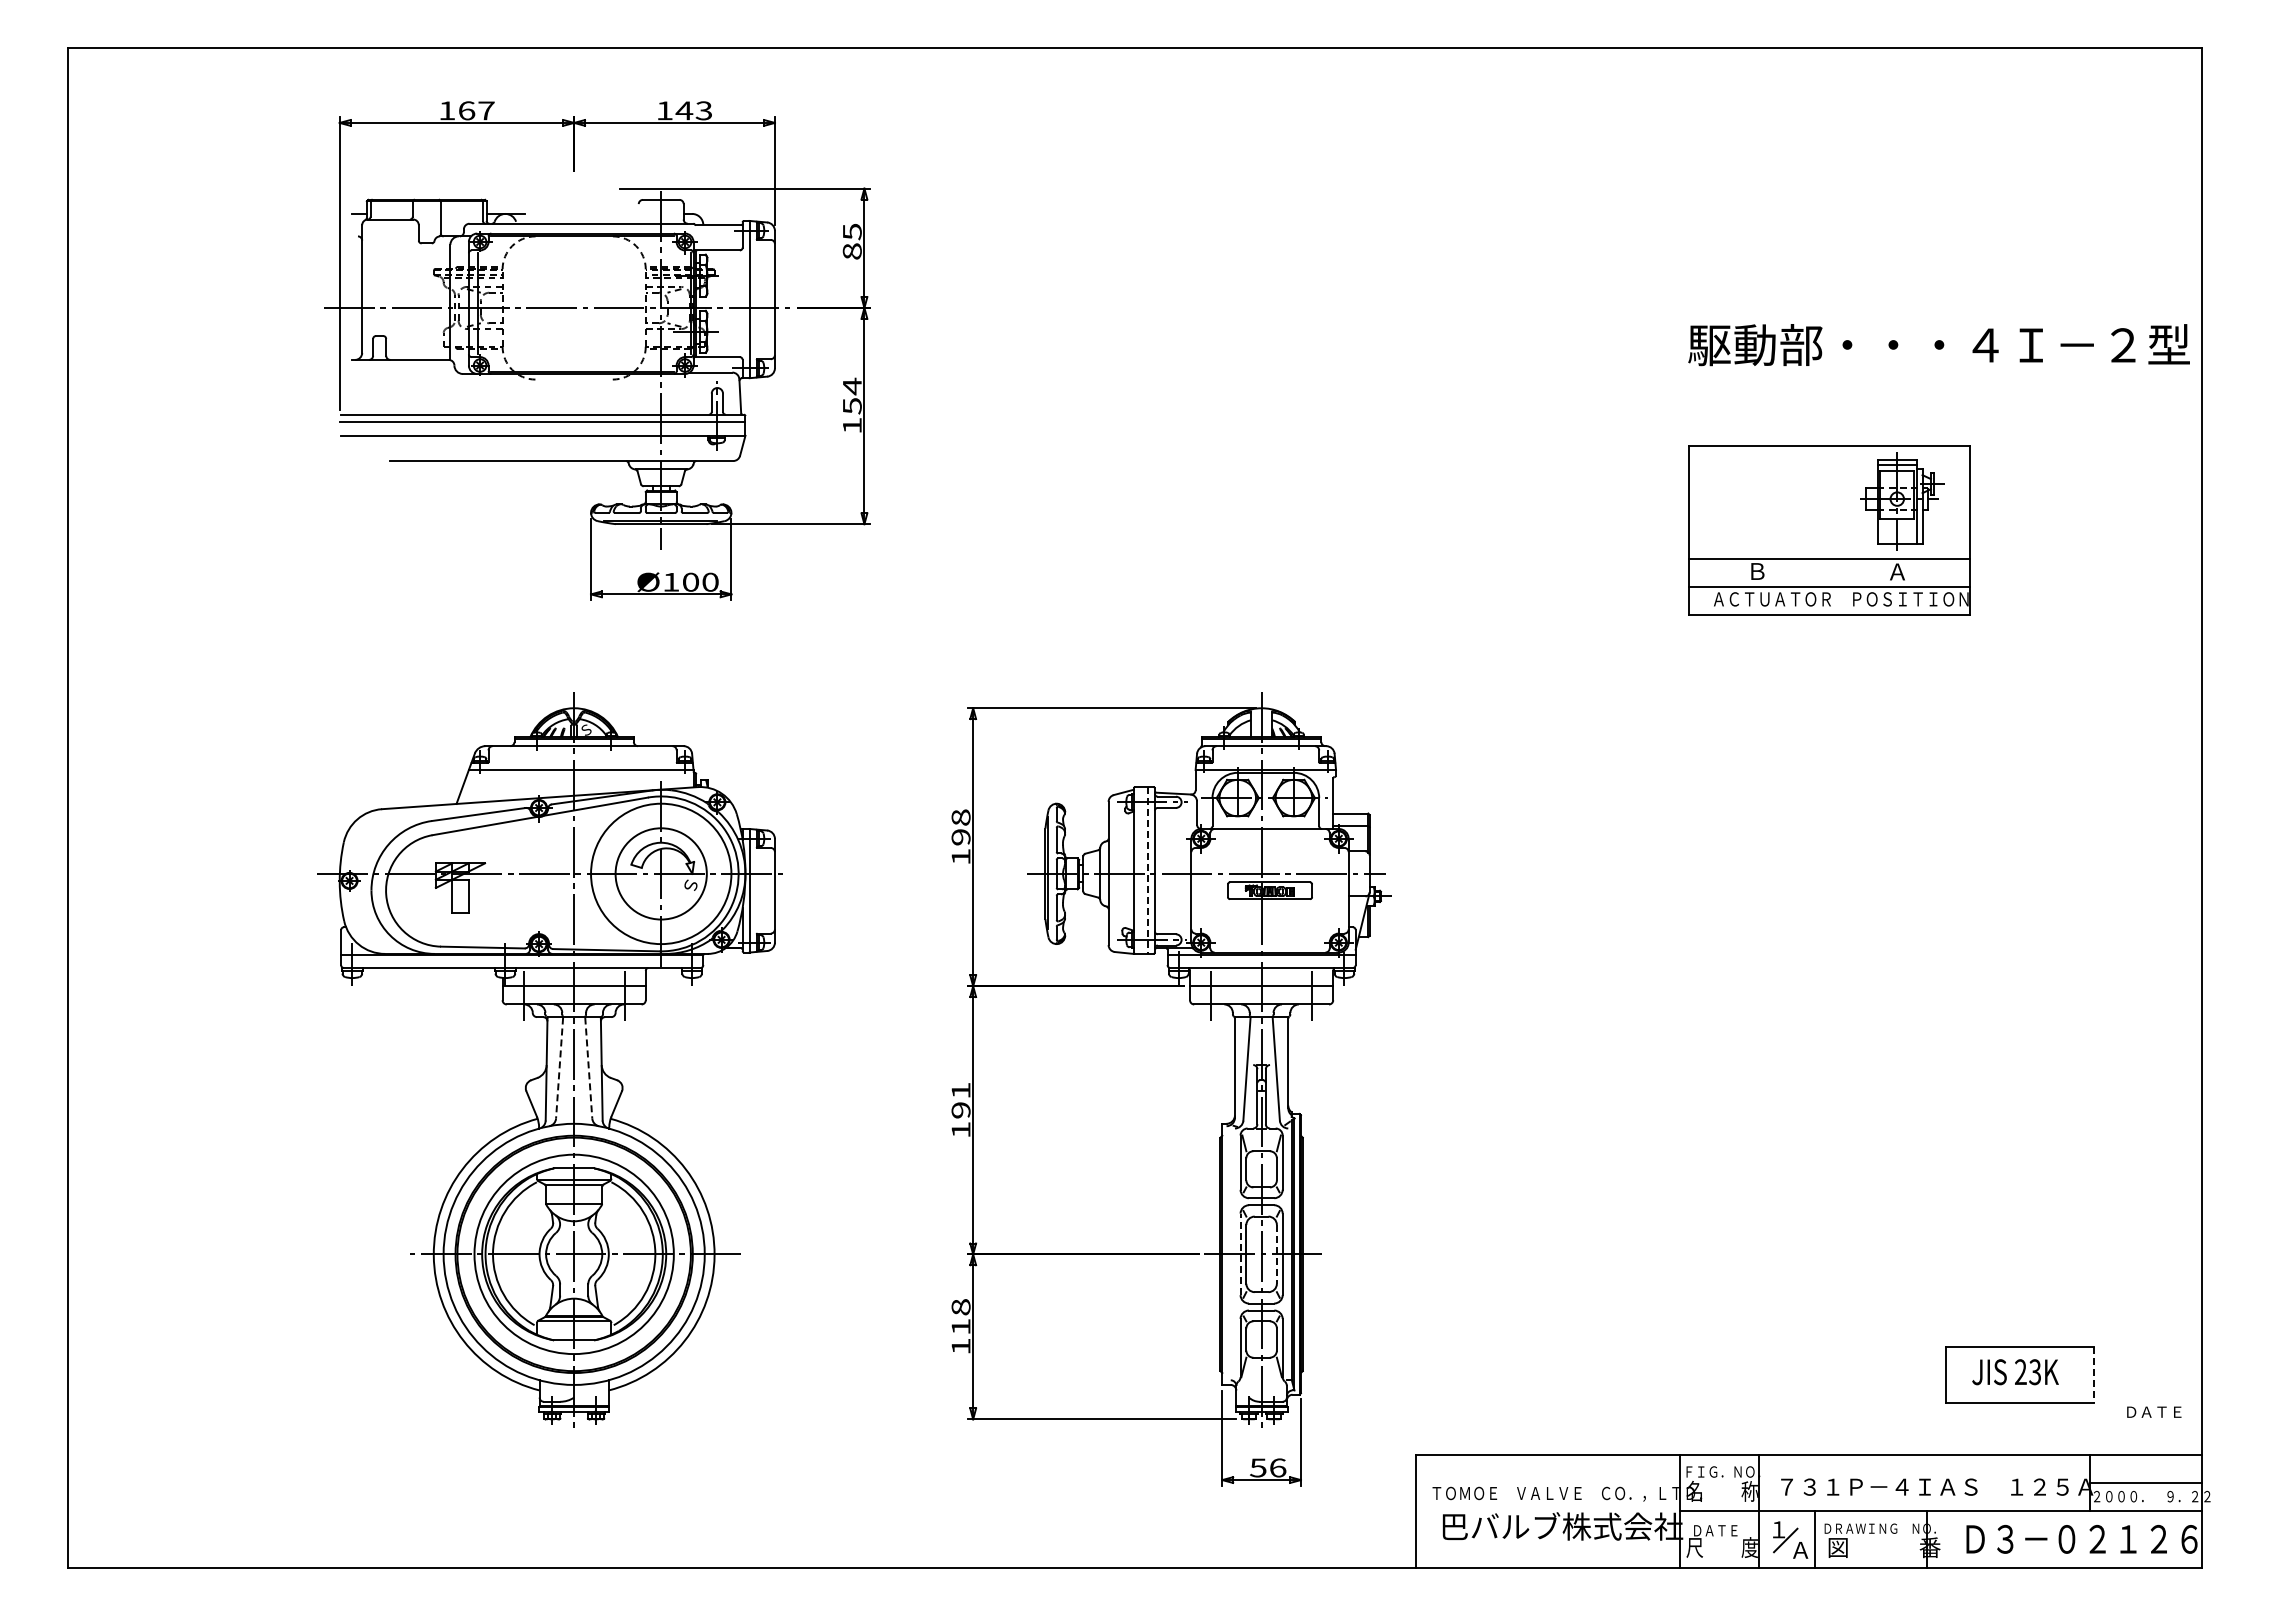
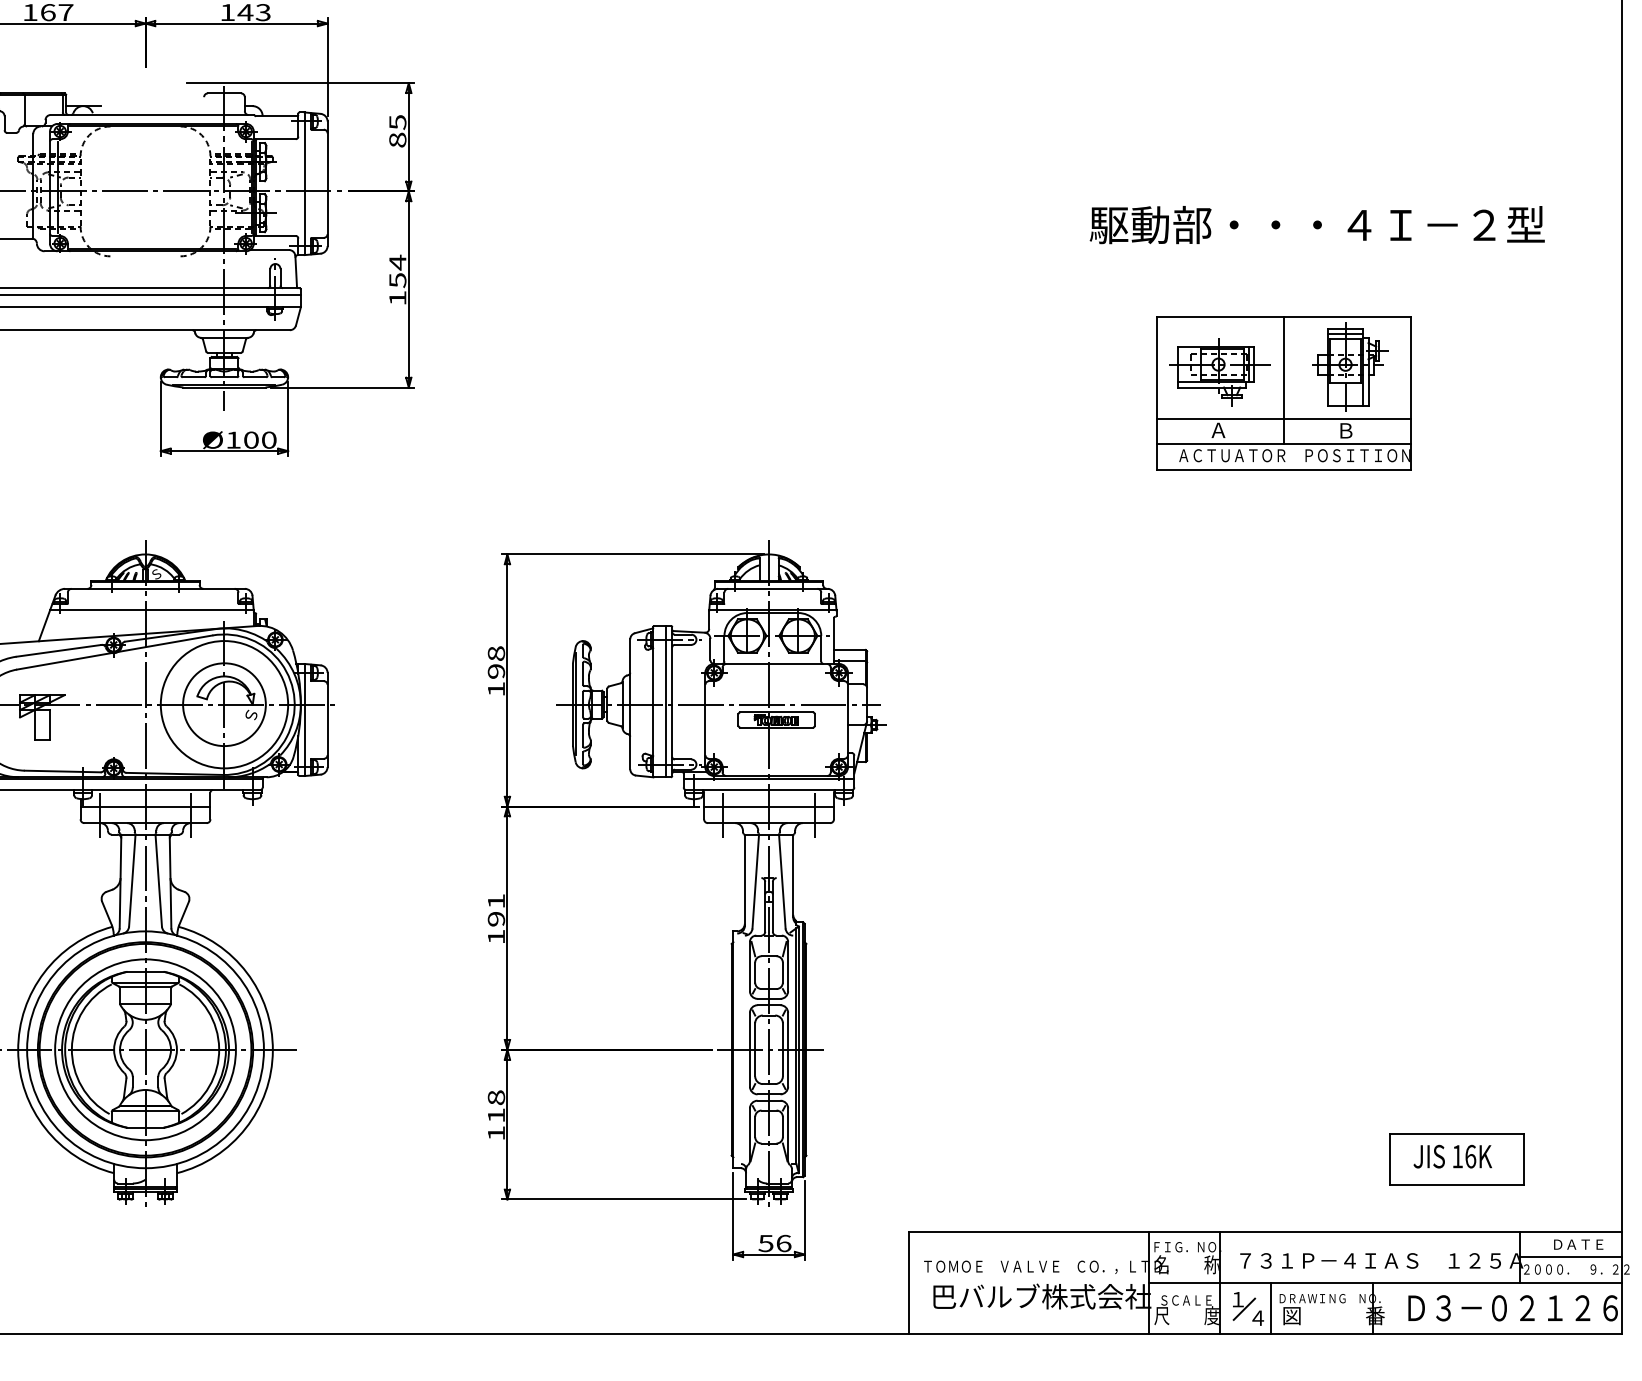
text: (1938, 345) -> (1316, 225), moved
part: (1758, 507) -> (1219, 372), added
line: (1829, 516) -> (1284, 380), added
text: (1756, 571) -> (1217, 430), Ｂ -> Ａ
text: (1897, 571) -> (1345, 430), Ａ -> Ｂ
line: (1147, 870) -> (665, 701), dashed -> solid
line: (559, 1068) -> (132, 881), dashed -> solid
line: (588, 1068) -> (158, 881), dashed -> solid
line: (1240, 1254) -> (749, 1049), dashed -> solid
line: (1276, 1254) -> (782, 1049), dashed -> solid
text: (2028, 1372) -> (1464, 1156), 23K -> 16K
line: (2093, 1375) -> (1523, 1159), dashed -> solid
text: (2154, 1411) -> (1578, 1244), moved
text: (1721, 1530) -> (1186, 1300), ＤＡＴＥ -> ＳＣＡＬＥ
text: (1800, 1549) -> (1257, 1317), Ａ -> ４

